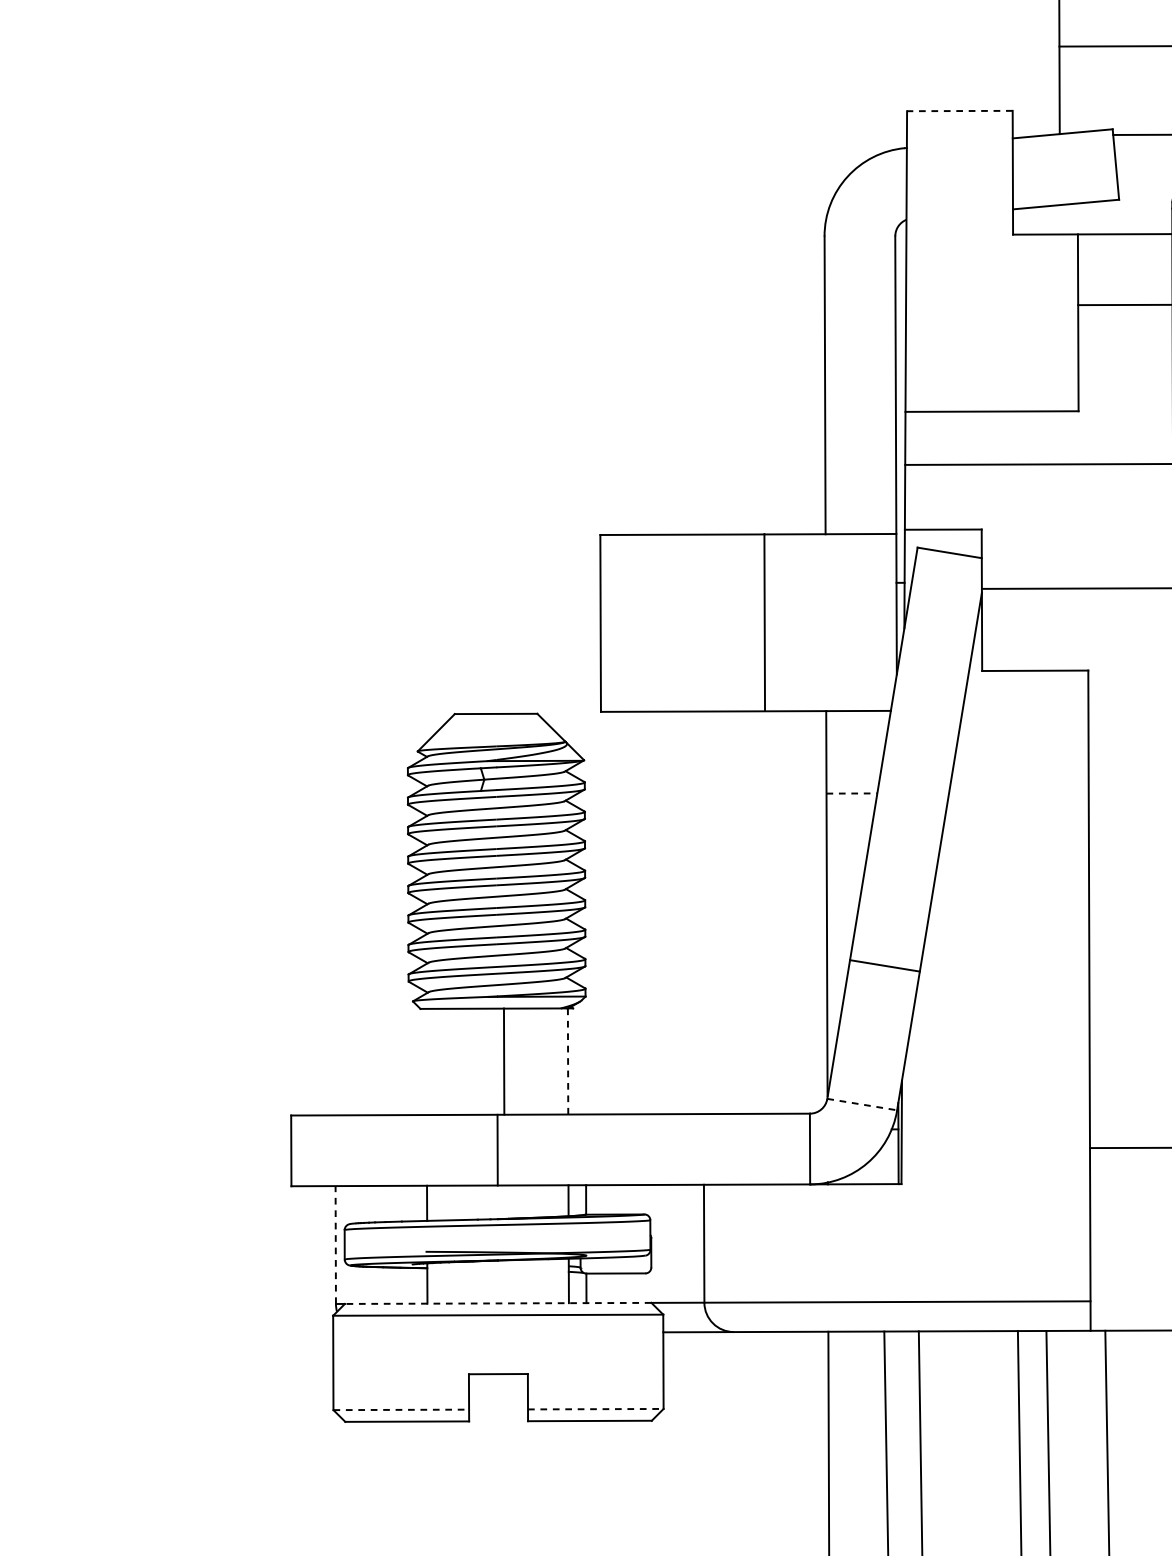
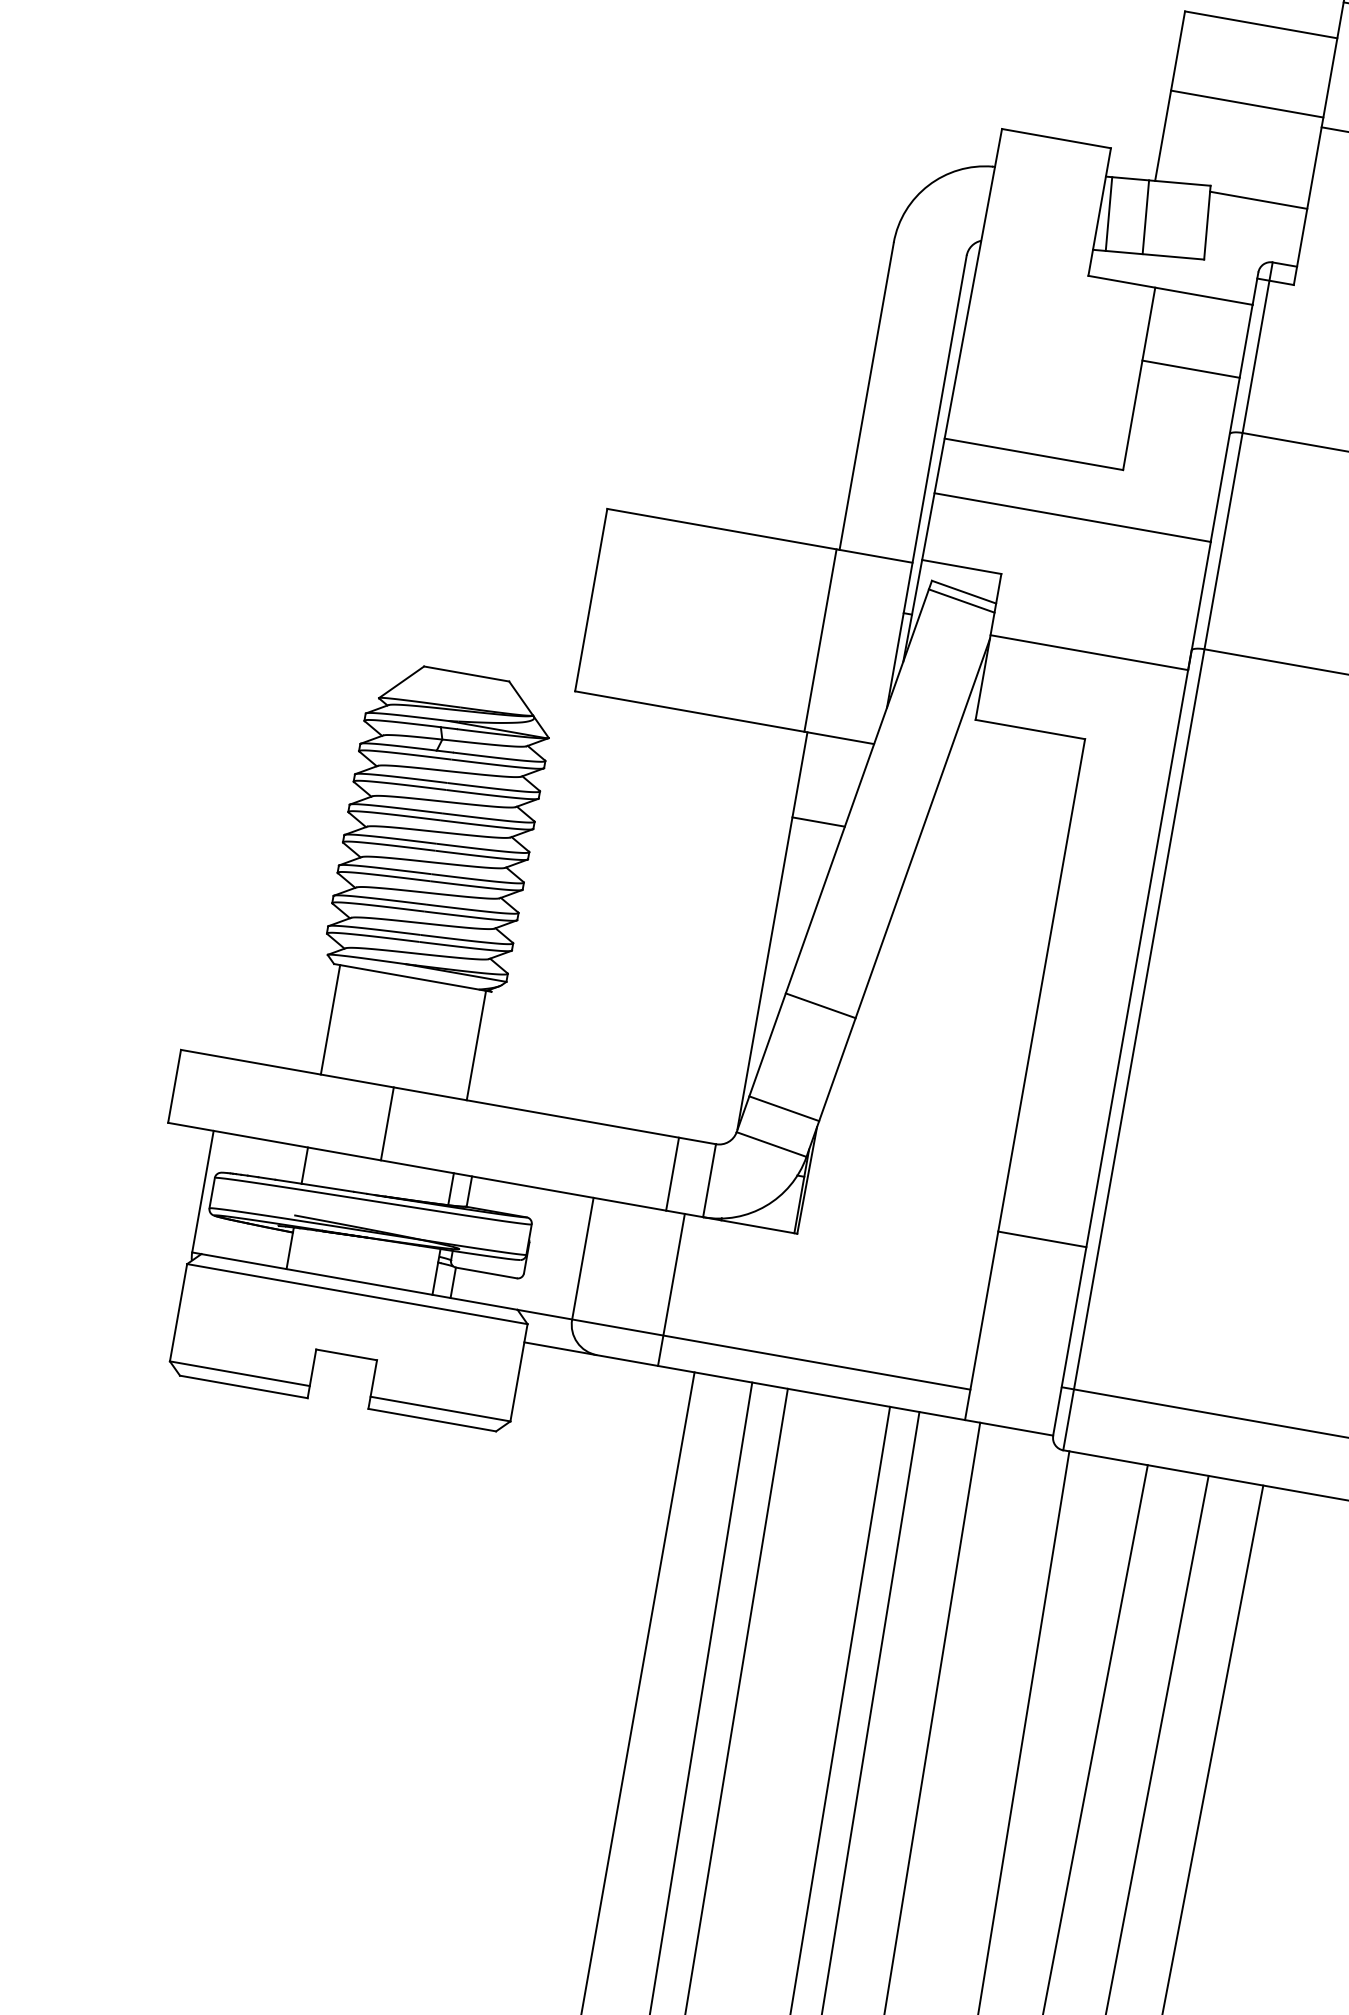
line: (959, 110) -> (1056, 138), dashed -> solid
line: (1056, 170) -> (1145, 217), added
line: (1021, 172) -> (1108, 213), added
line: (948, 561) -> (961, 600), added
line: (764, 622) -> (820, 640), moved
line: (851, 793) -> (818, 822), dashed -> solid
line: (504, 1061) -> (330, 1019), moved
line: (568, 1061) -> (476, 1045), dashed -> solid
line: (868, 1068) -> (784, 1108), added
line: (863, 1104) -> (772, 1144), dashed -> solid
line: (773, 1148) -> (672, 1173), added
line: (335, 1244) -> (202, 1191), dashed -> solid
line: (792, 1257) -> (671, 1289), added
line: (498, 1302) -> (359, 1281), dashed -> solid
line: (400, 1409) -> (239, 1373), dashed -> solid
line: (595, 1409) -> (440, 1409), dashed -> solid

